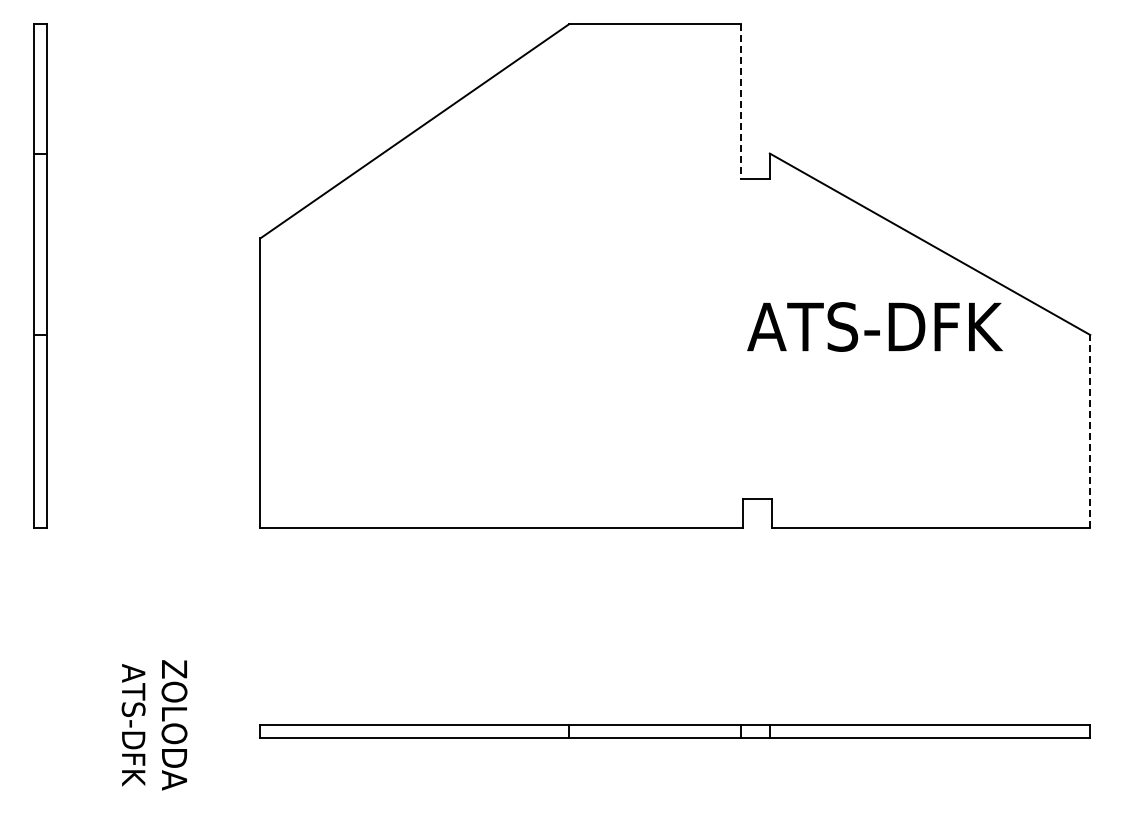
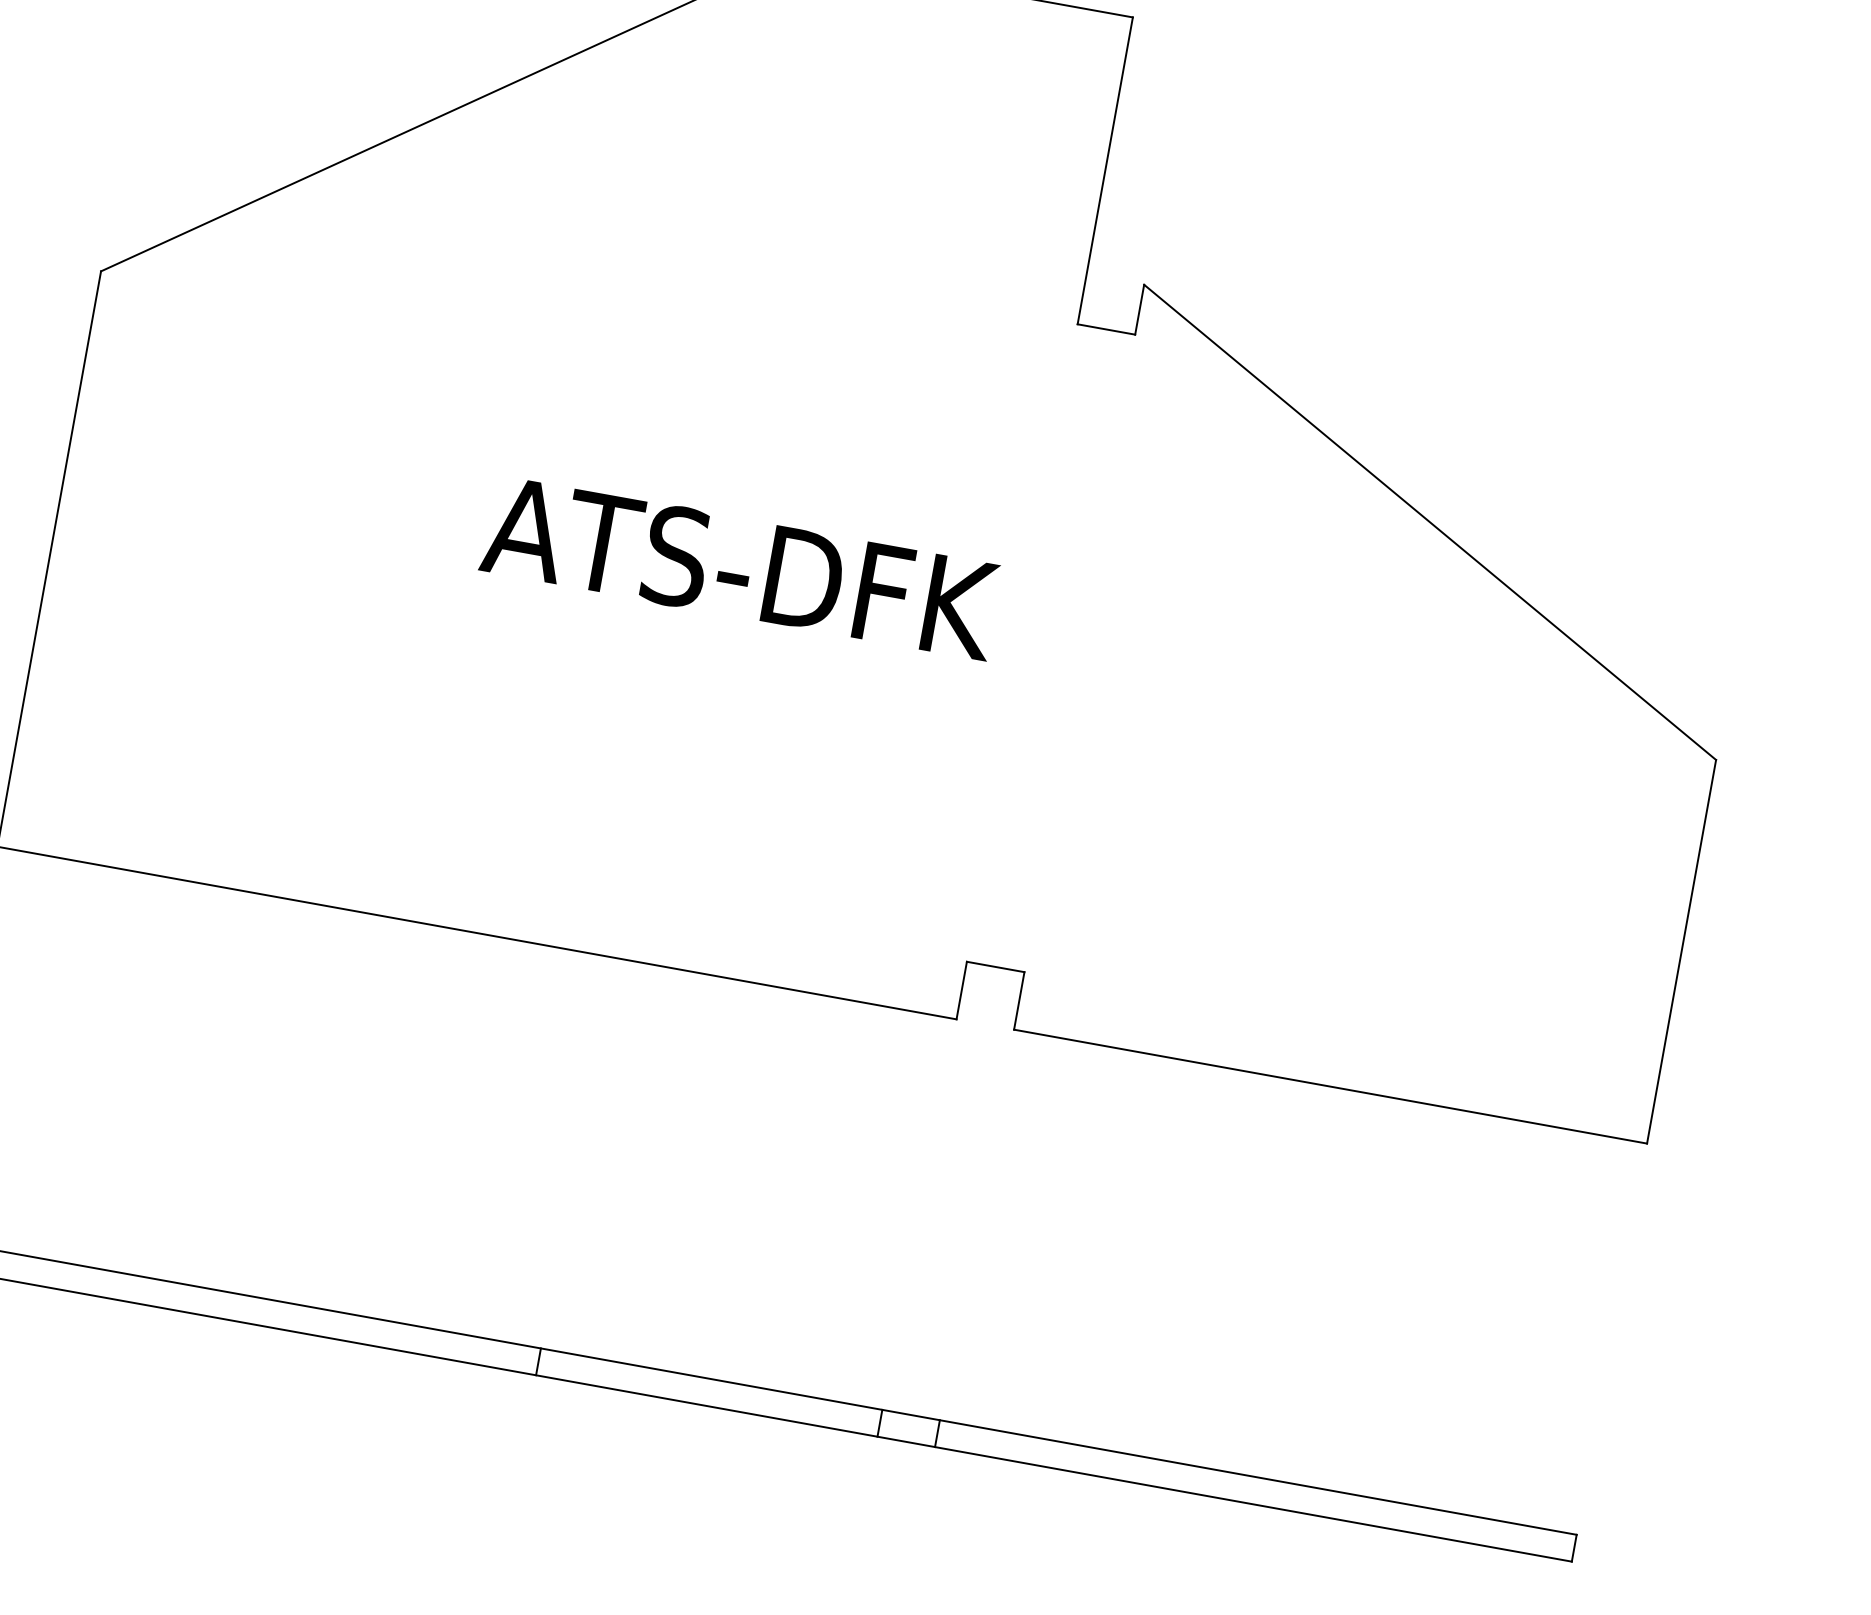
line: (740, 101) -> (1104, 170), dashed -> solid
text: (874, 326) -> (739, 566), moved
line: (1090, 431) -> (1682, 951), dashed -> solid

